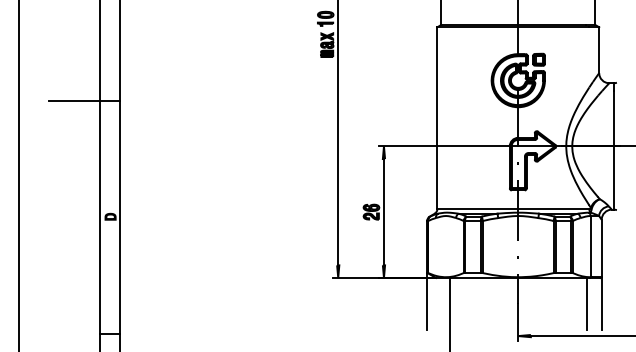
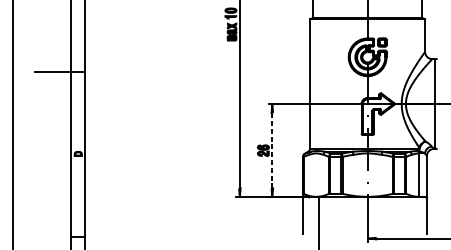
line: (383, 211) -> (271, 150), solid -> dashed
line: (586, 304) -> (416, 216), removed

